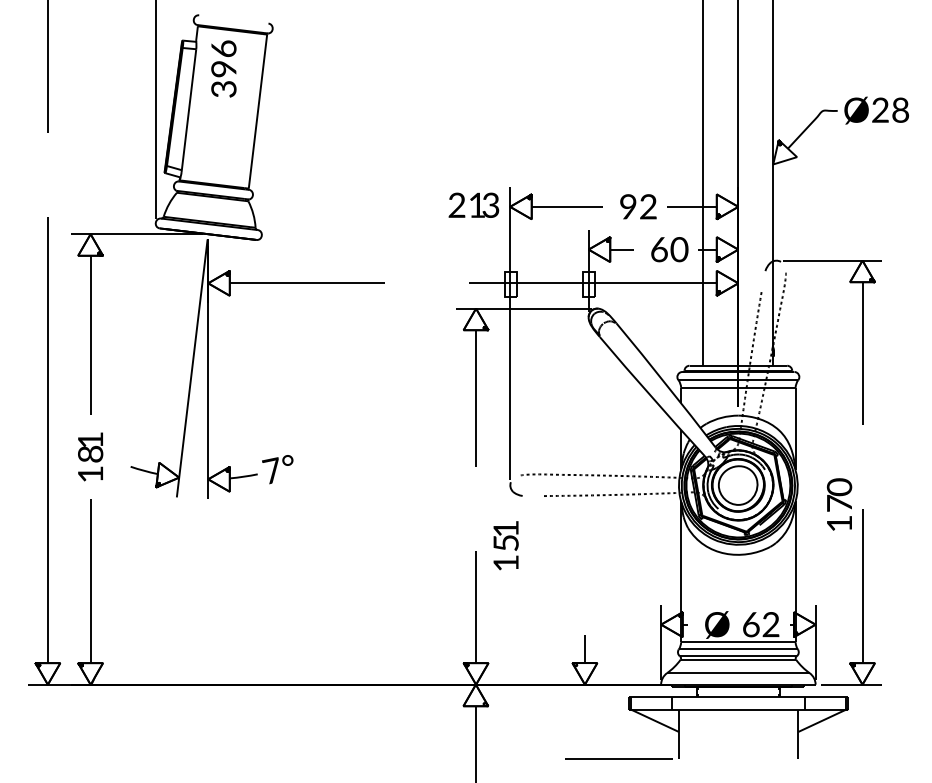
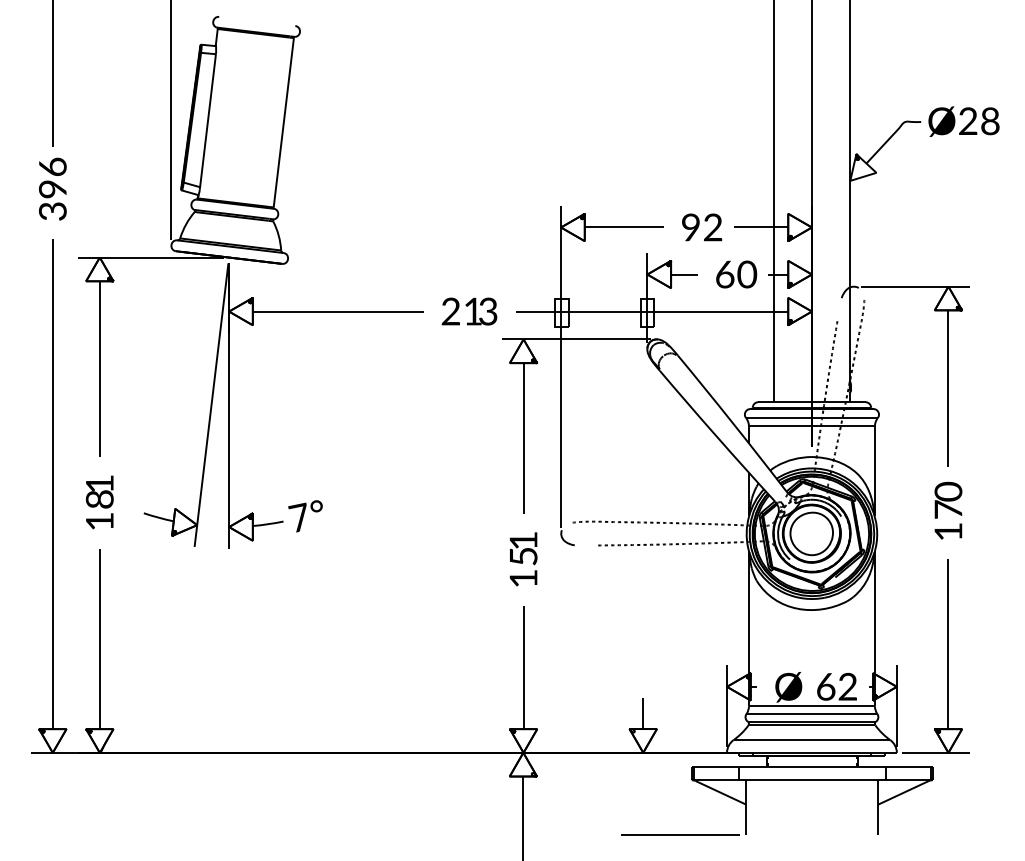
text: (223, 68) -> (52, 188), moved
text: (473, 204) -> (469, 310), moved
text: (839, 504) -> (948, 510), moved
text: (505, 545) -> (522, 559), moved

